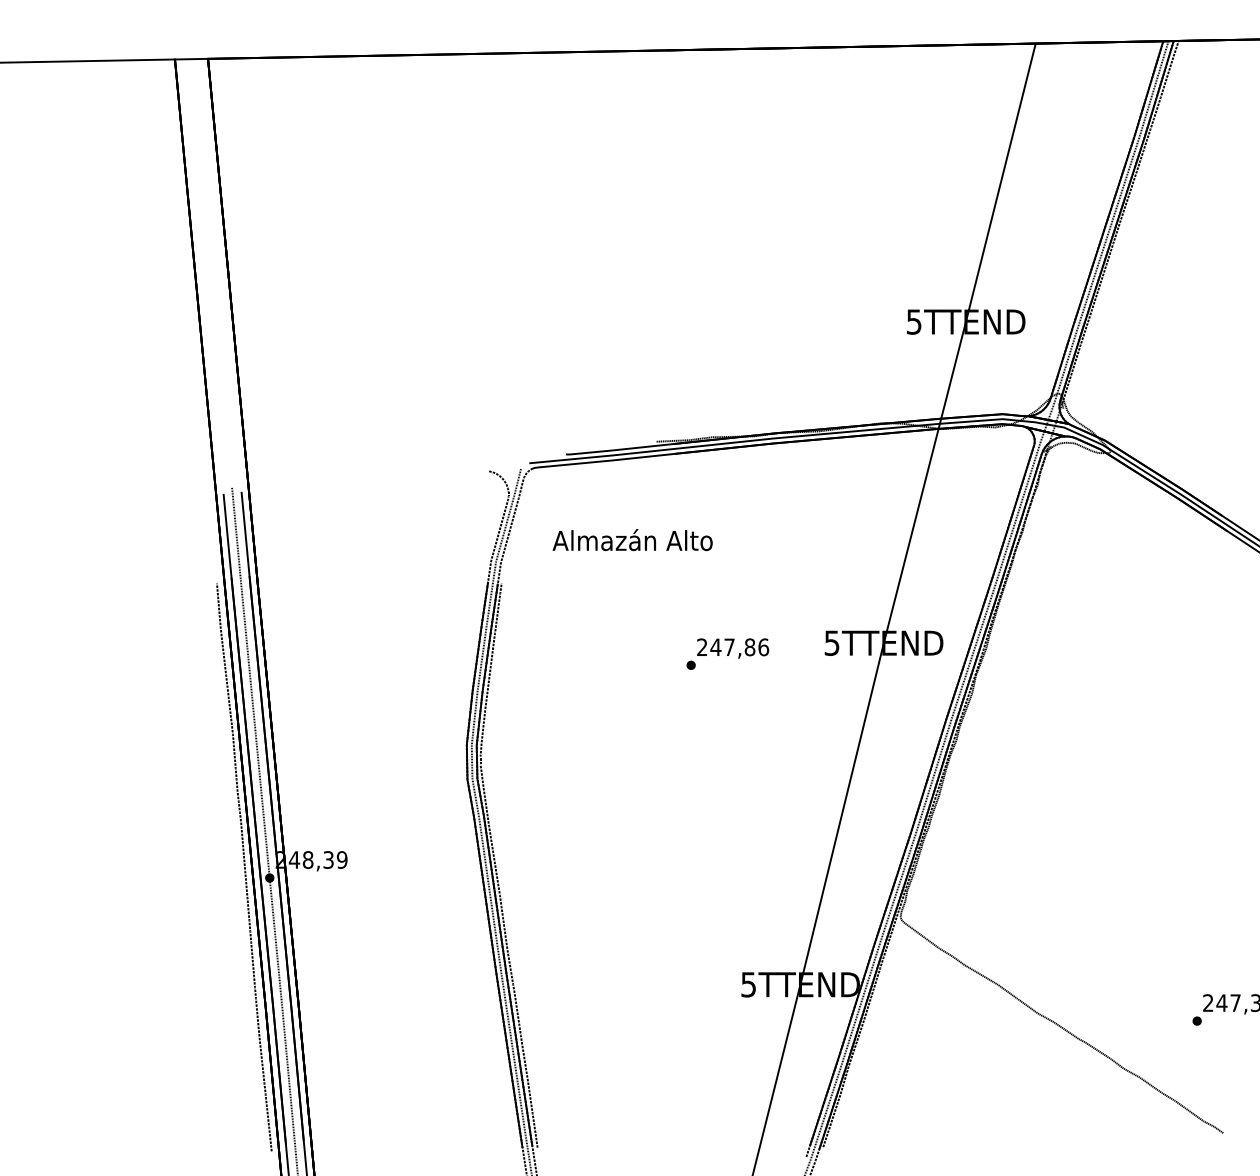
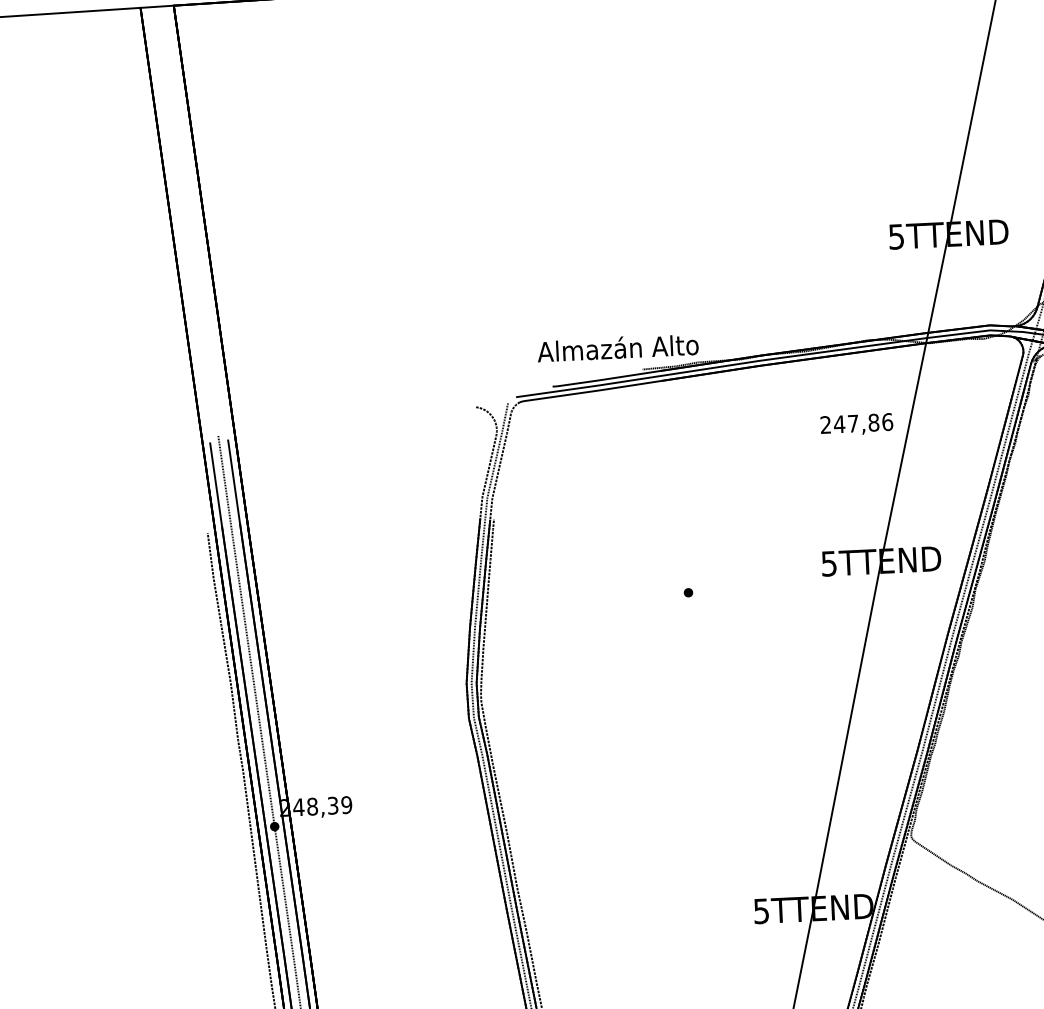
text: (632, 540) -> (617, 348), moved
text: (733, 648) -> (857, 424), moved

